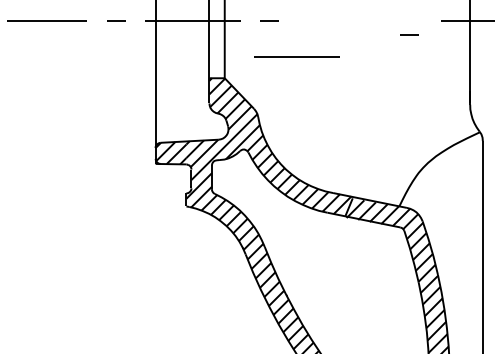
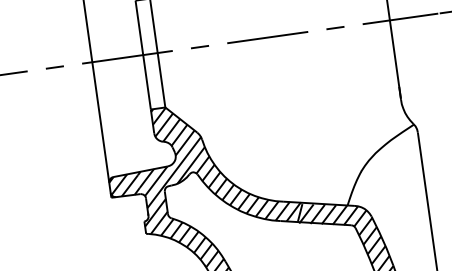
line: (409, 34) -> (335, 27), moved
line: (296, 56) -> (267, 37), moved

